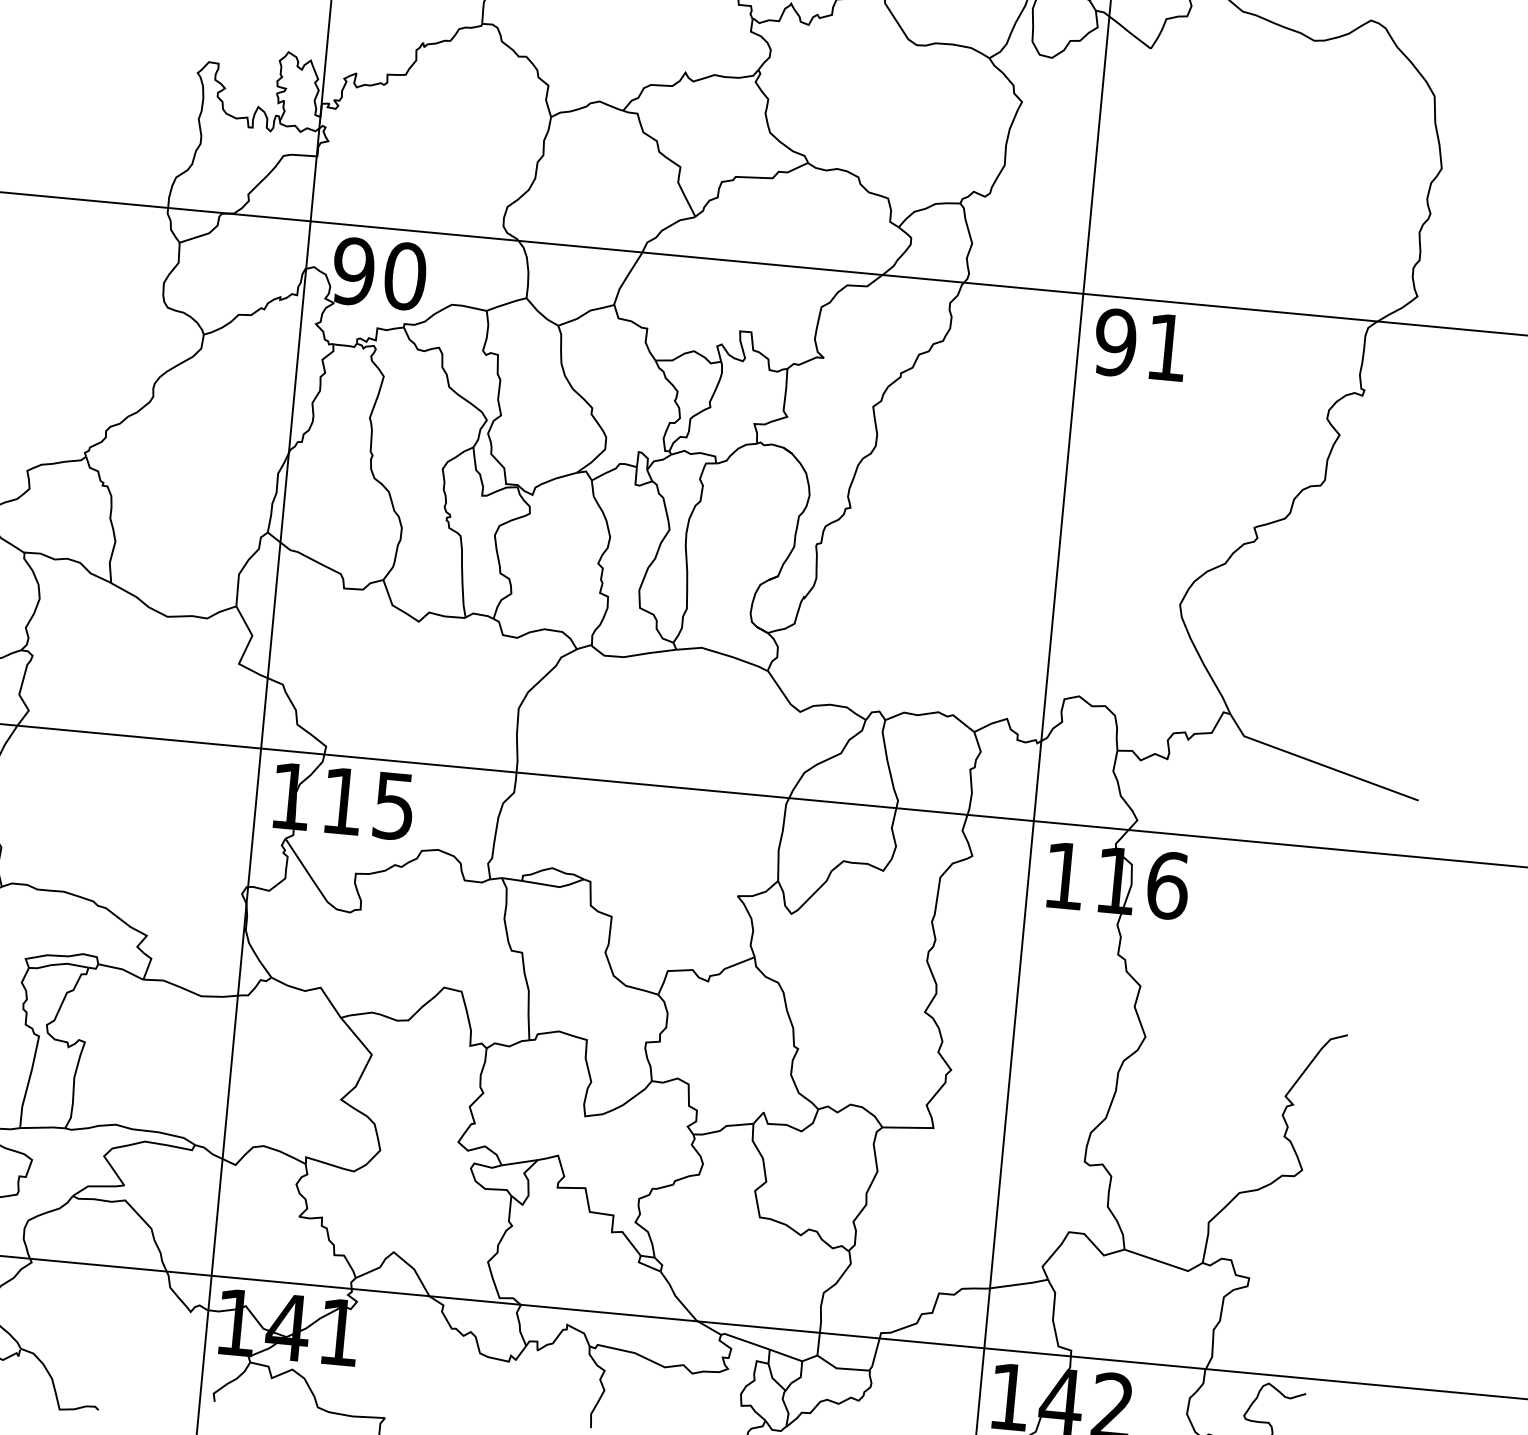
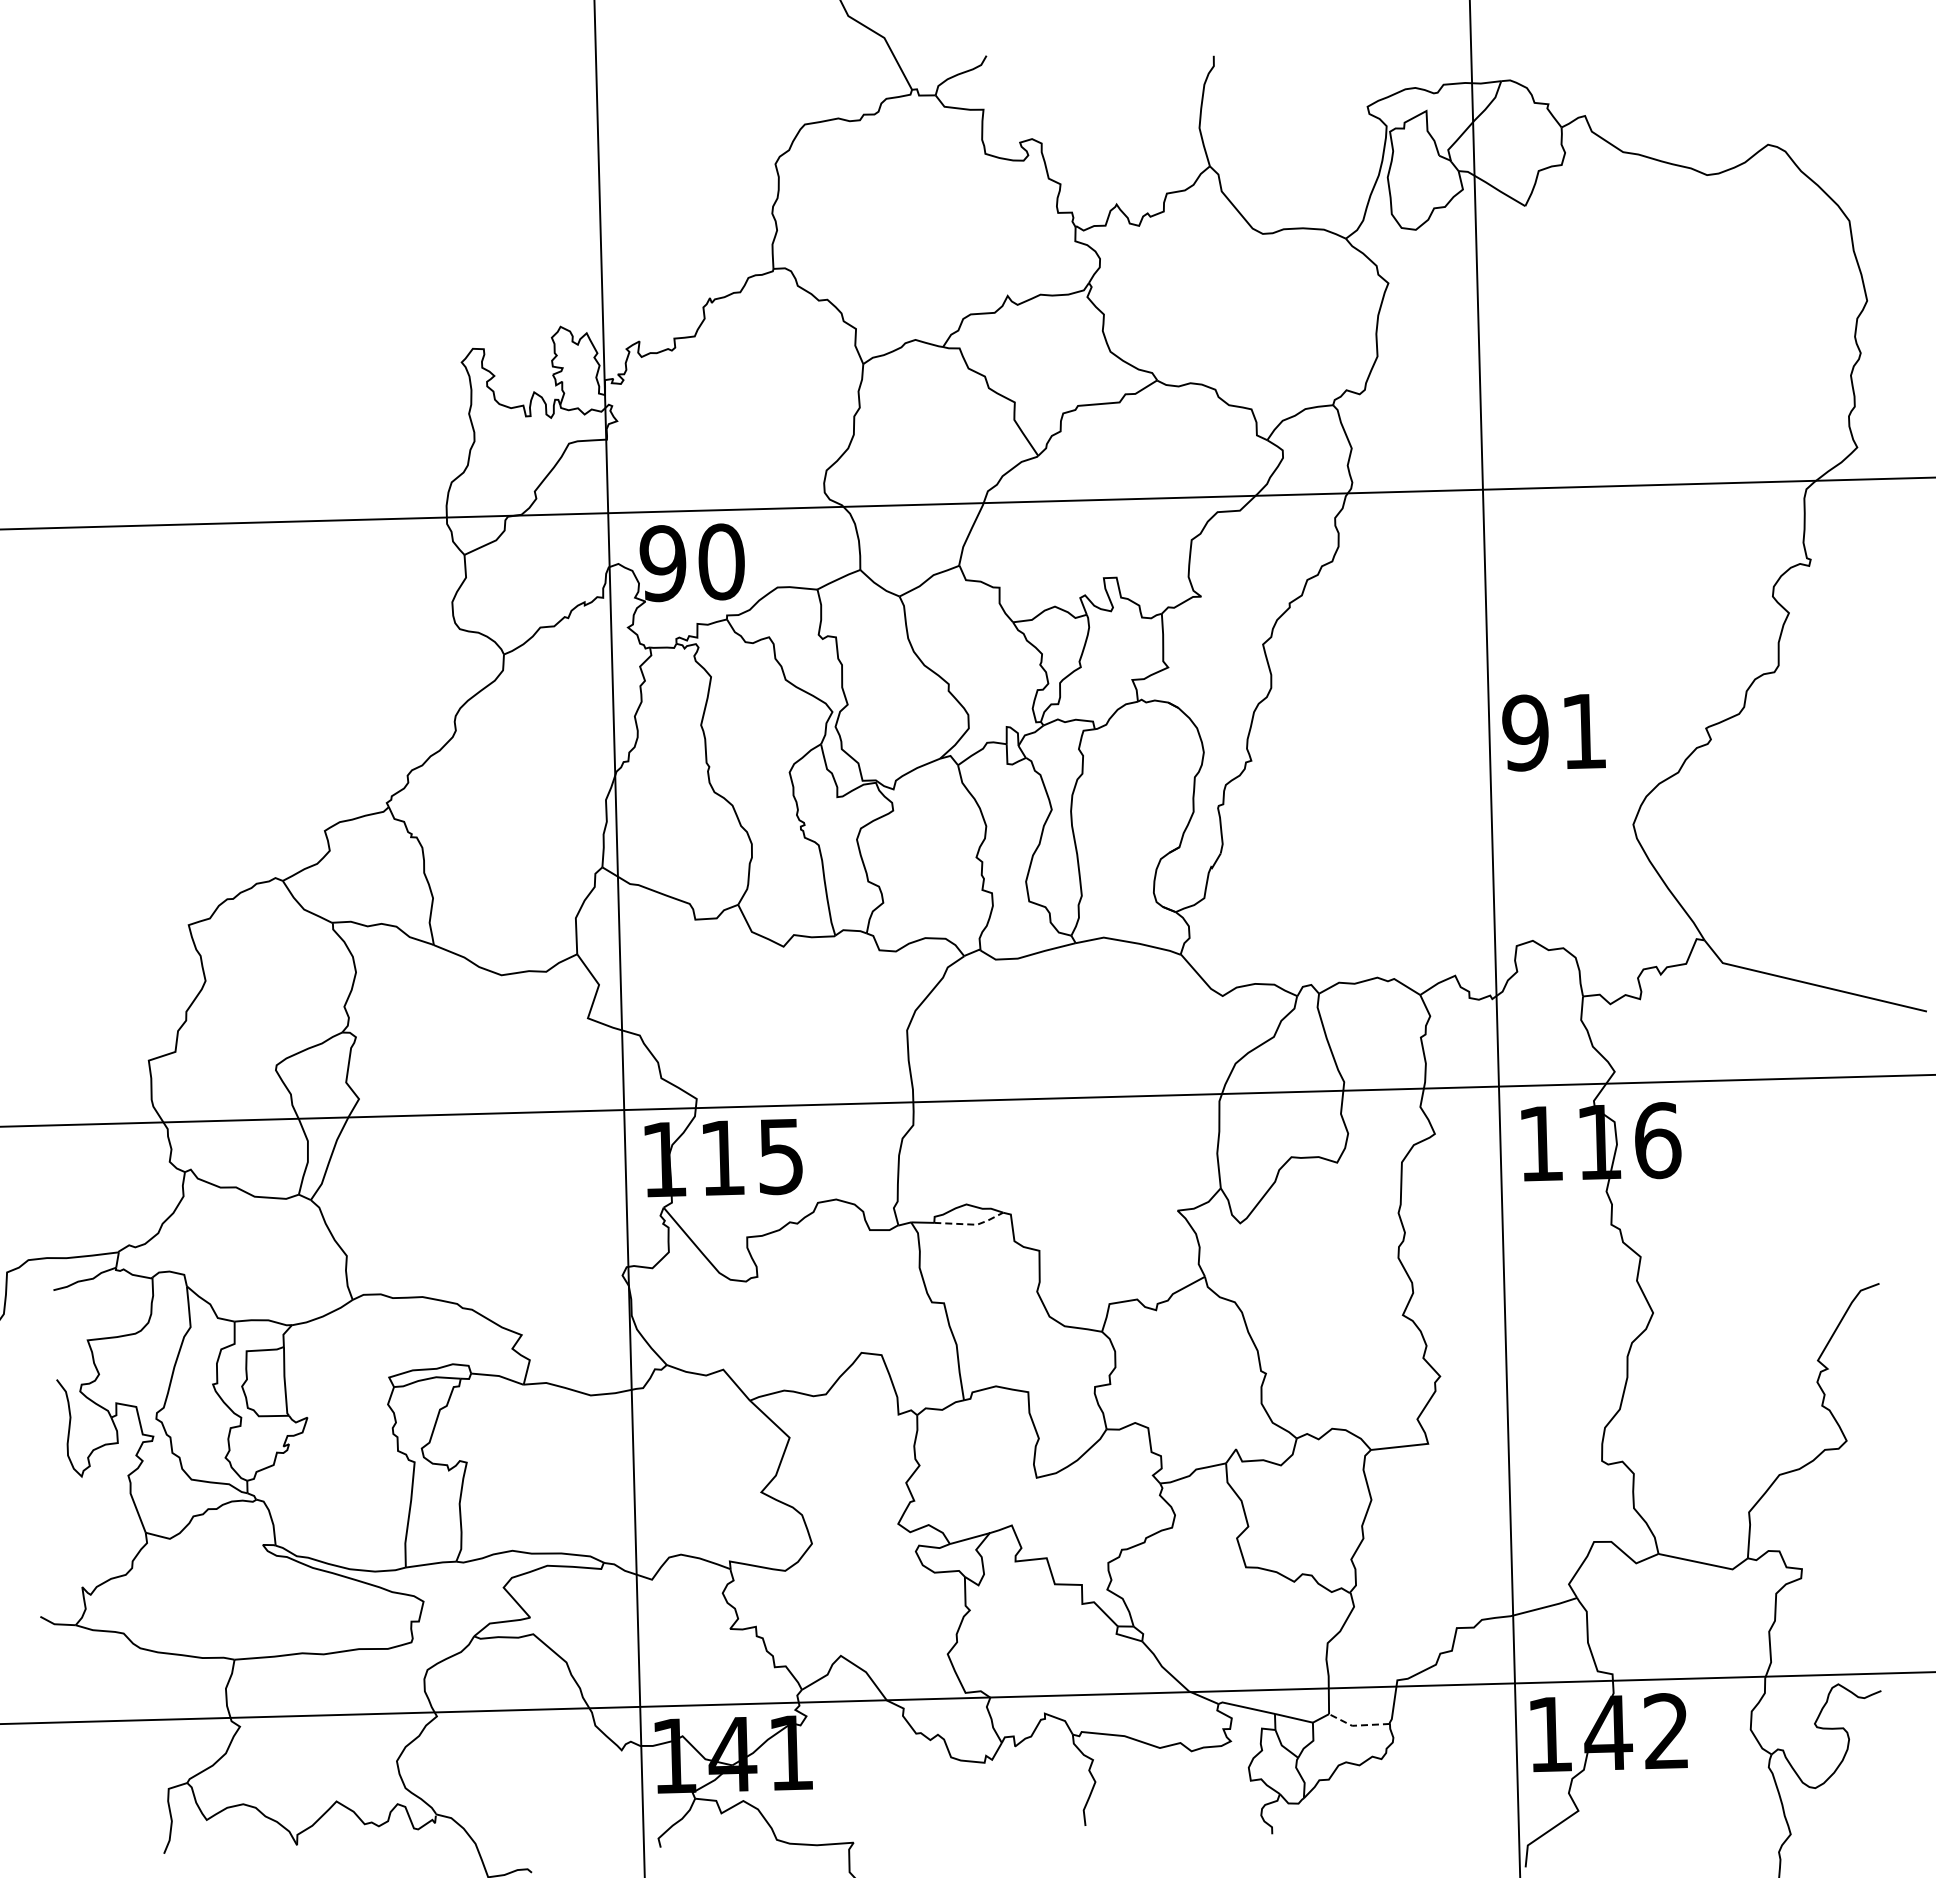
text: (1140, 345) -> (1553, 732), moved
line: (555, 886) -> (972, 1224), solid -> dashed
line: (841, 1368) -> (1357, 1725), solid -> dashed

